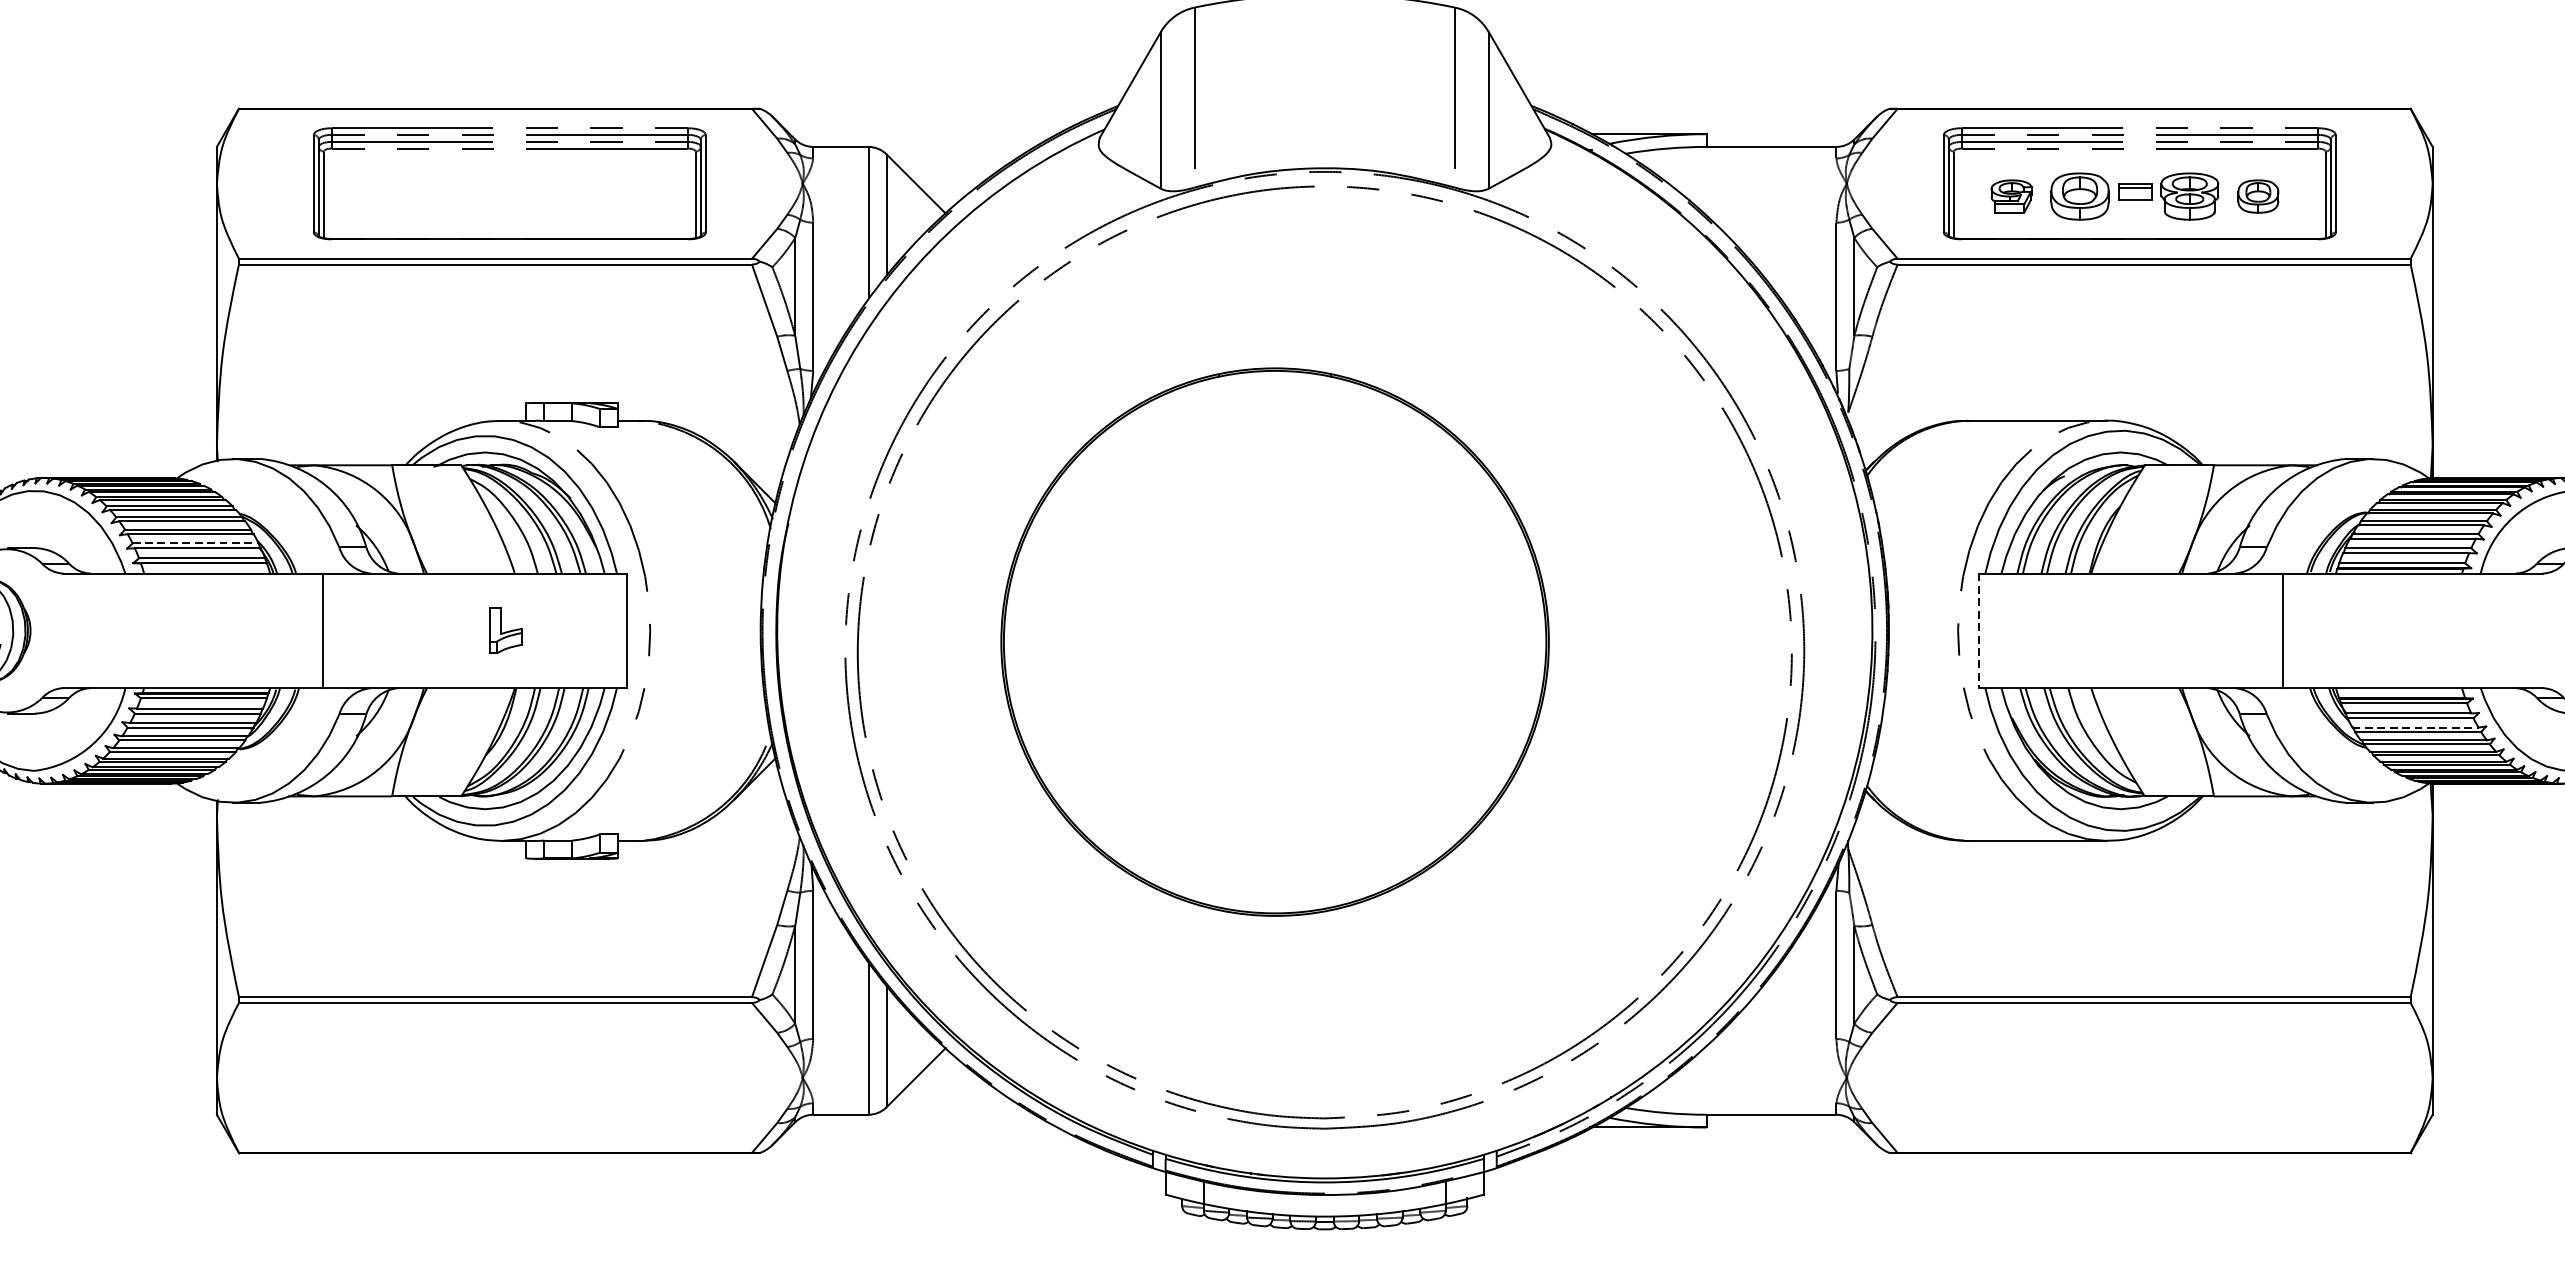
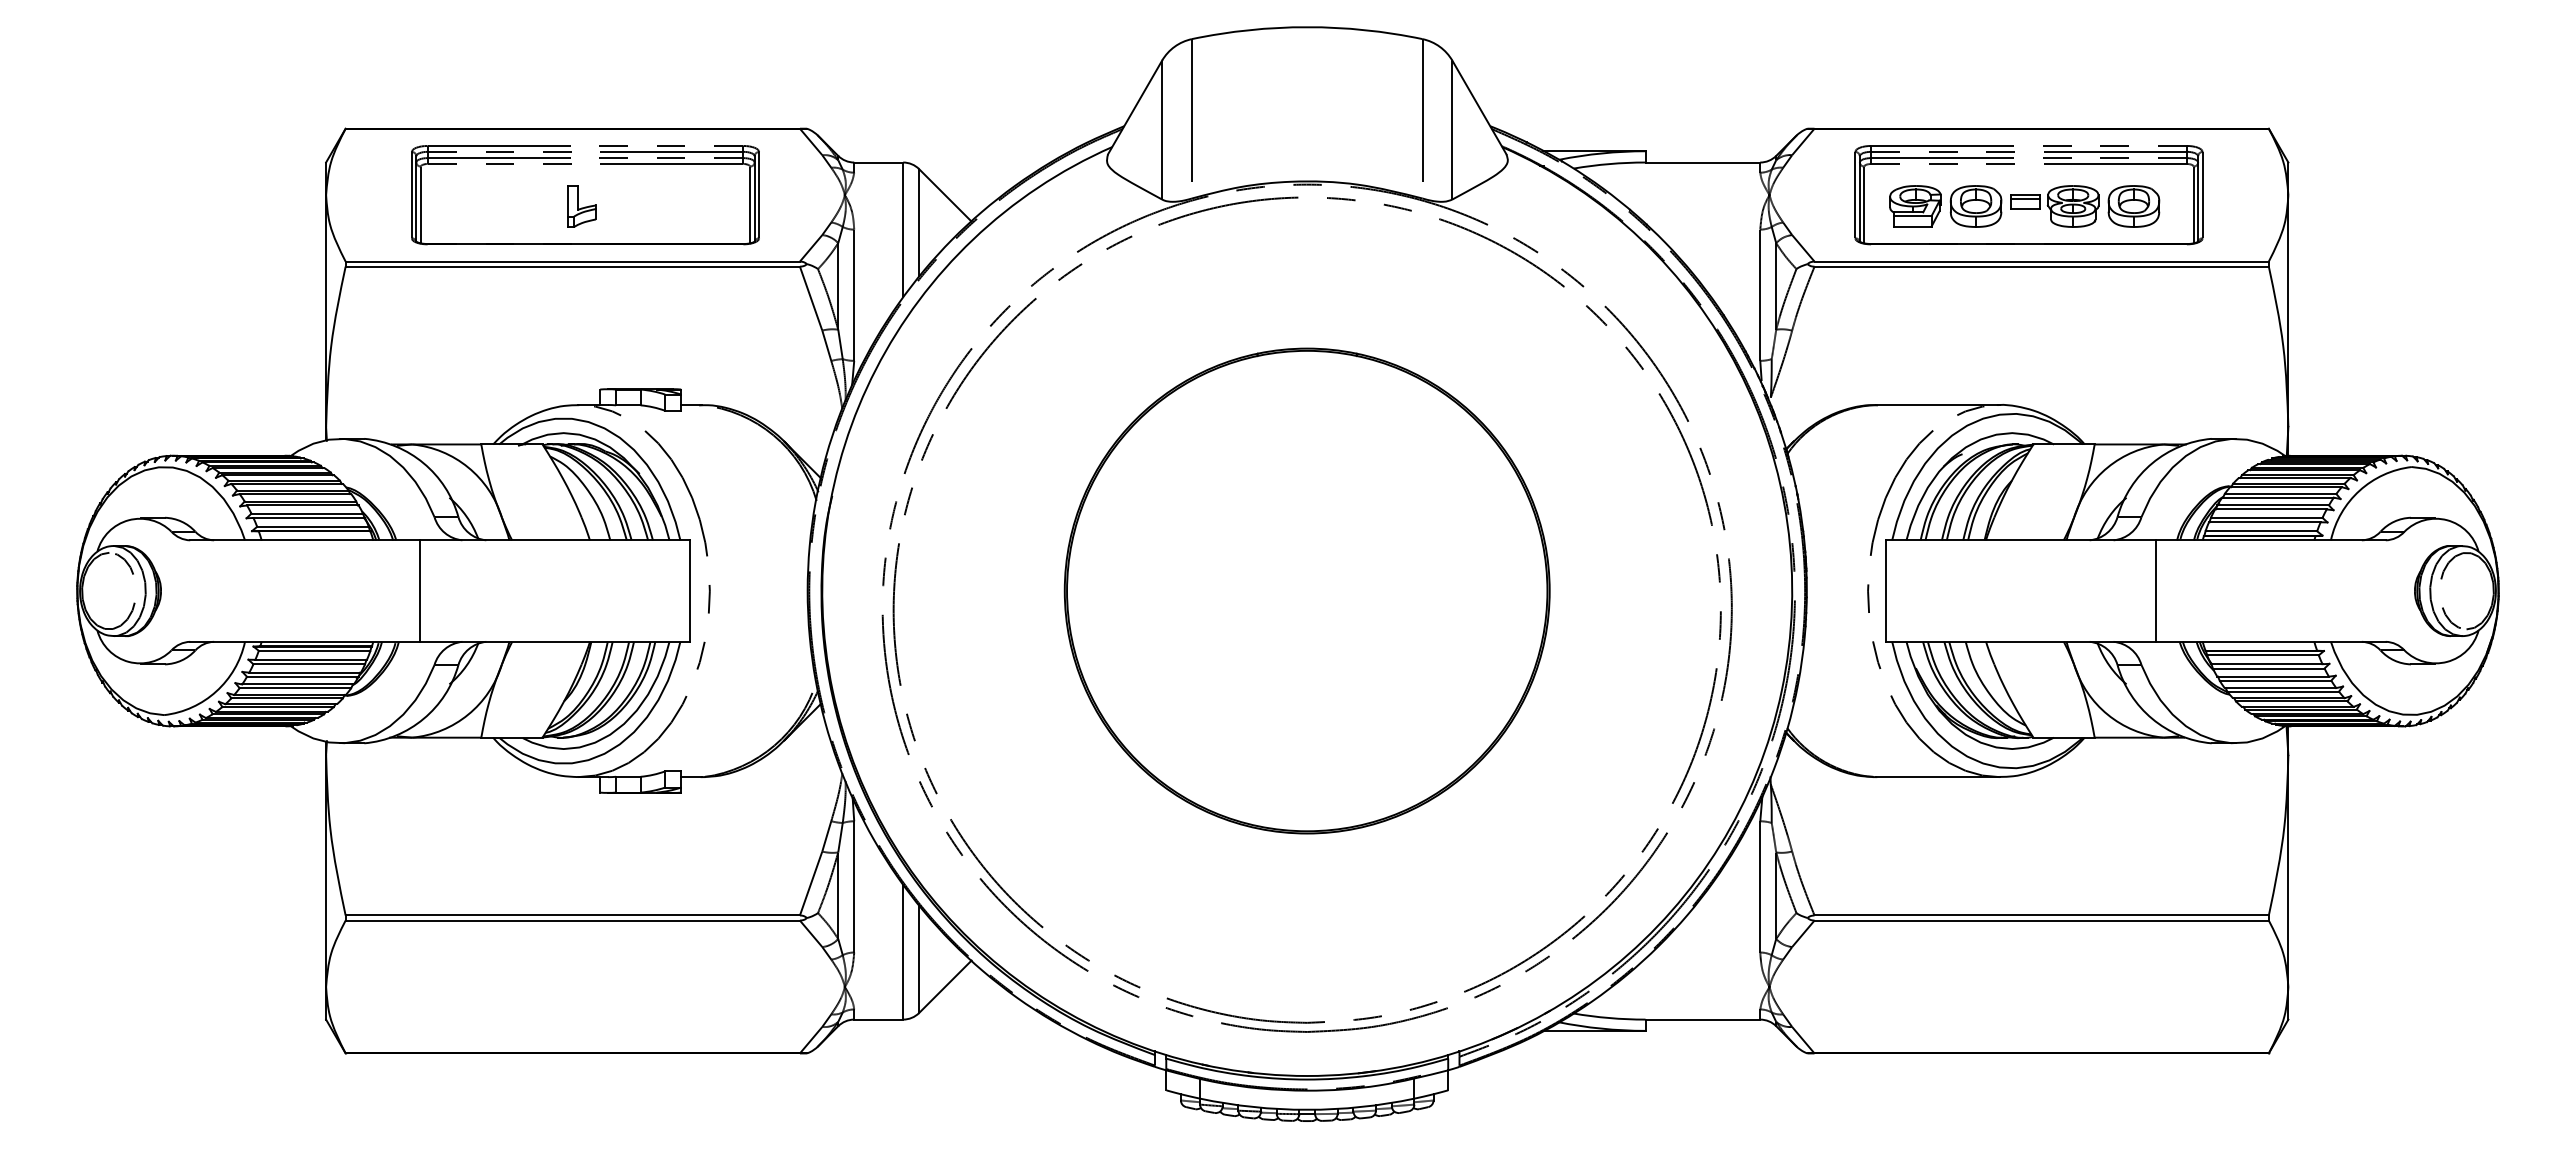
part: (2011, 196) -> (1915, 206), size x1.43
part: (2257, 196) -> (2133, 206), size x1.43
line: (195, 543) -> (307, 513), dashed -> solid
part: (505, 630) -> (581, 206), moved
line: (1978, 631) -> (1886, 591), dashed -> solid
part: (1274, 641) -> (1306, 590), moved
line: (2415, 727) -> (2273, 676), dashed -> solid

